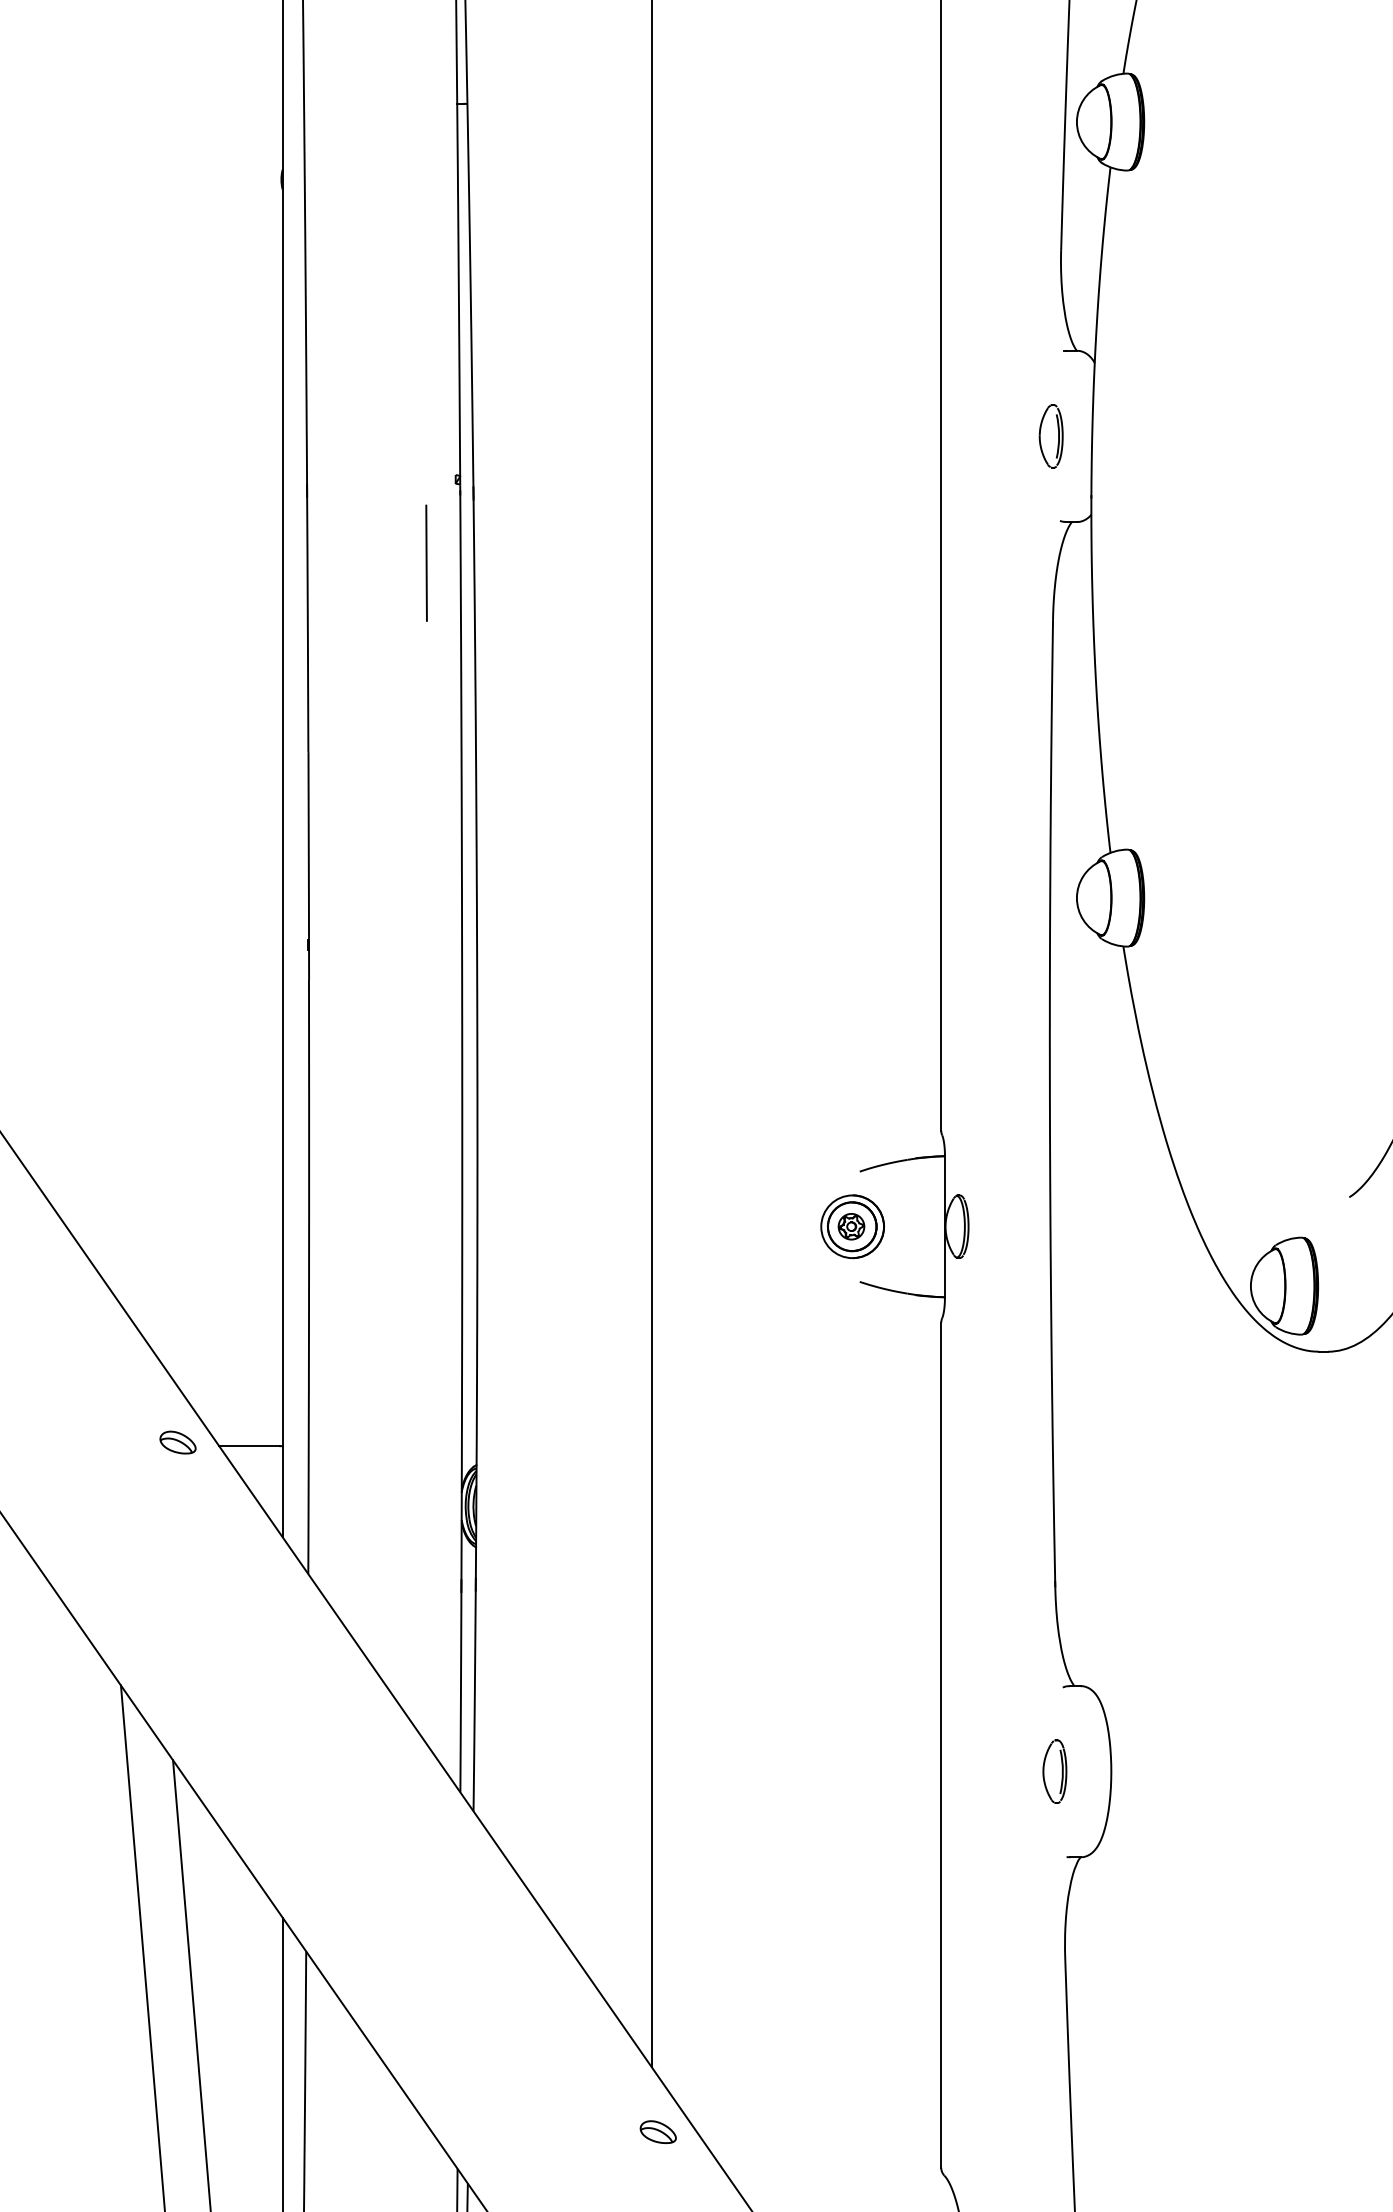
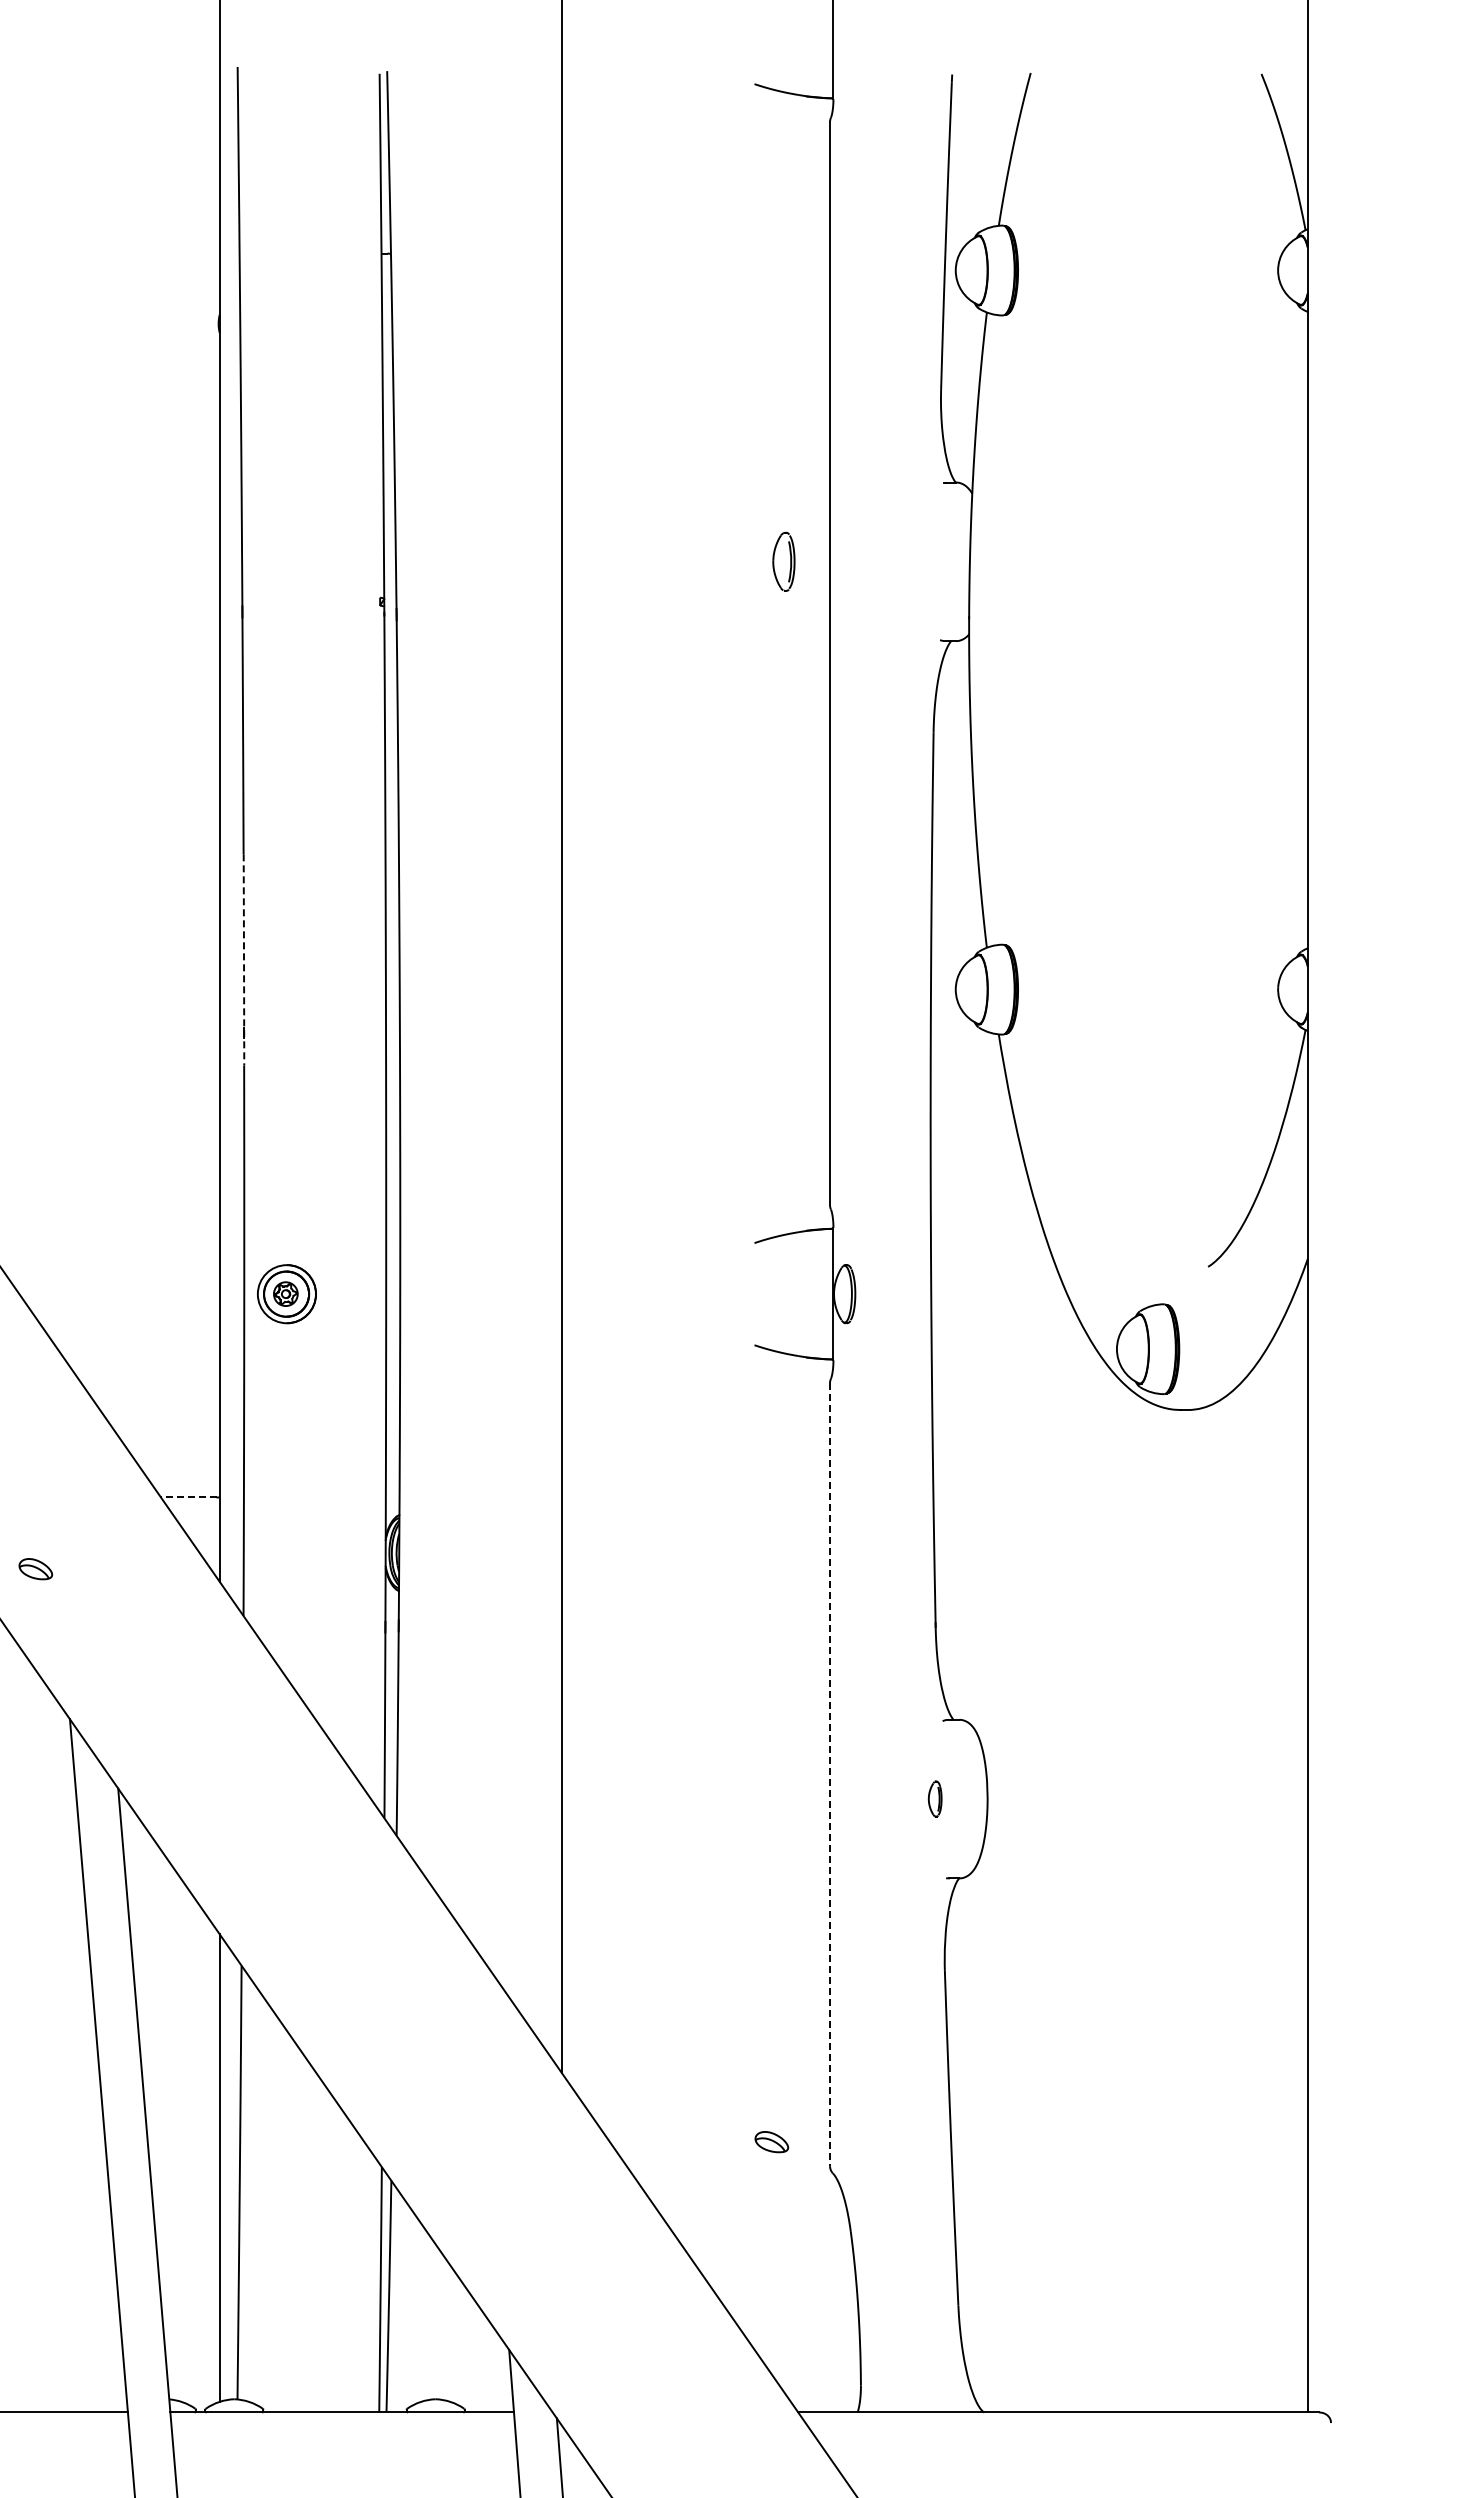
part: (1050, 436) -> (783, 561), moved
line: (425, 562) -> (352, 678), removed
line: (309, 866) -> (244, 960), solid -> dashed
part: (852, 1227) -> (286, 1294), moved
part: (177, 1442) -> (35, 1569), moved
line: (248, 1446) -> (188, 1497), solid -> dashed
line: (941, 1746) -> (830, 1775), solid -> dashed
part: (1053, 1771) -> (934, 1798), size x0.6
part: (657, 2132) -> (771, 2142), moved

